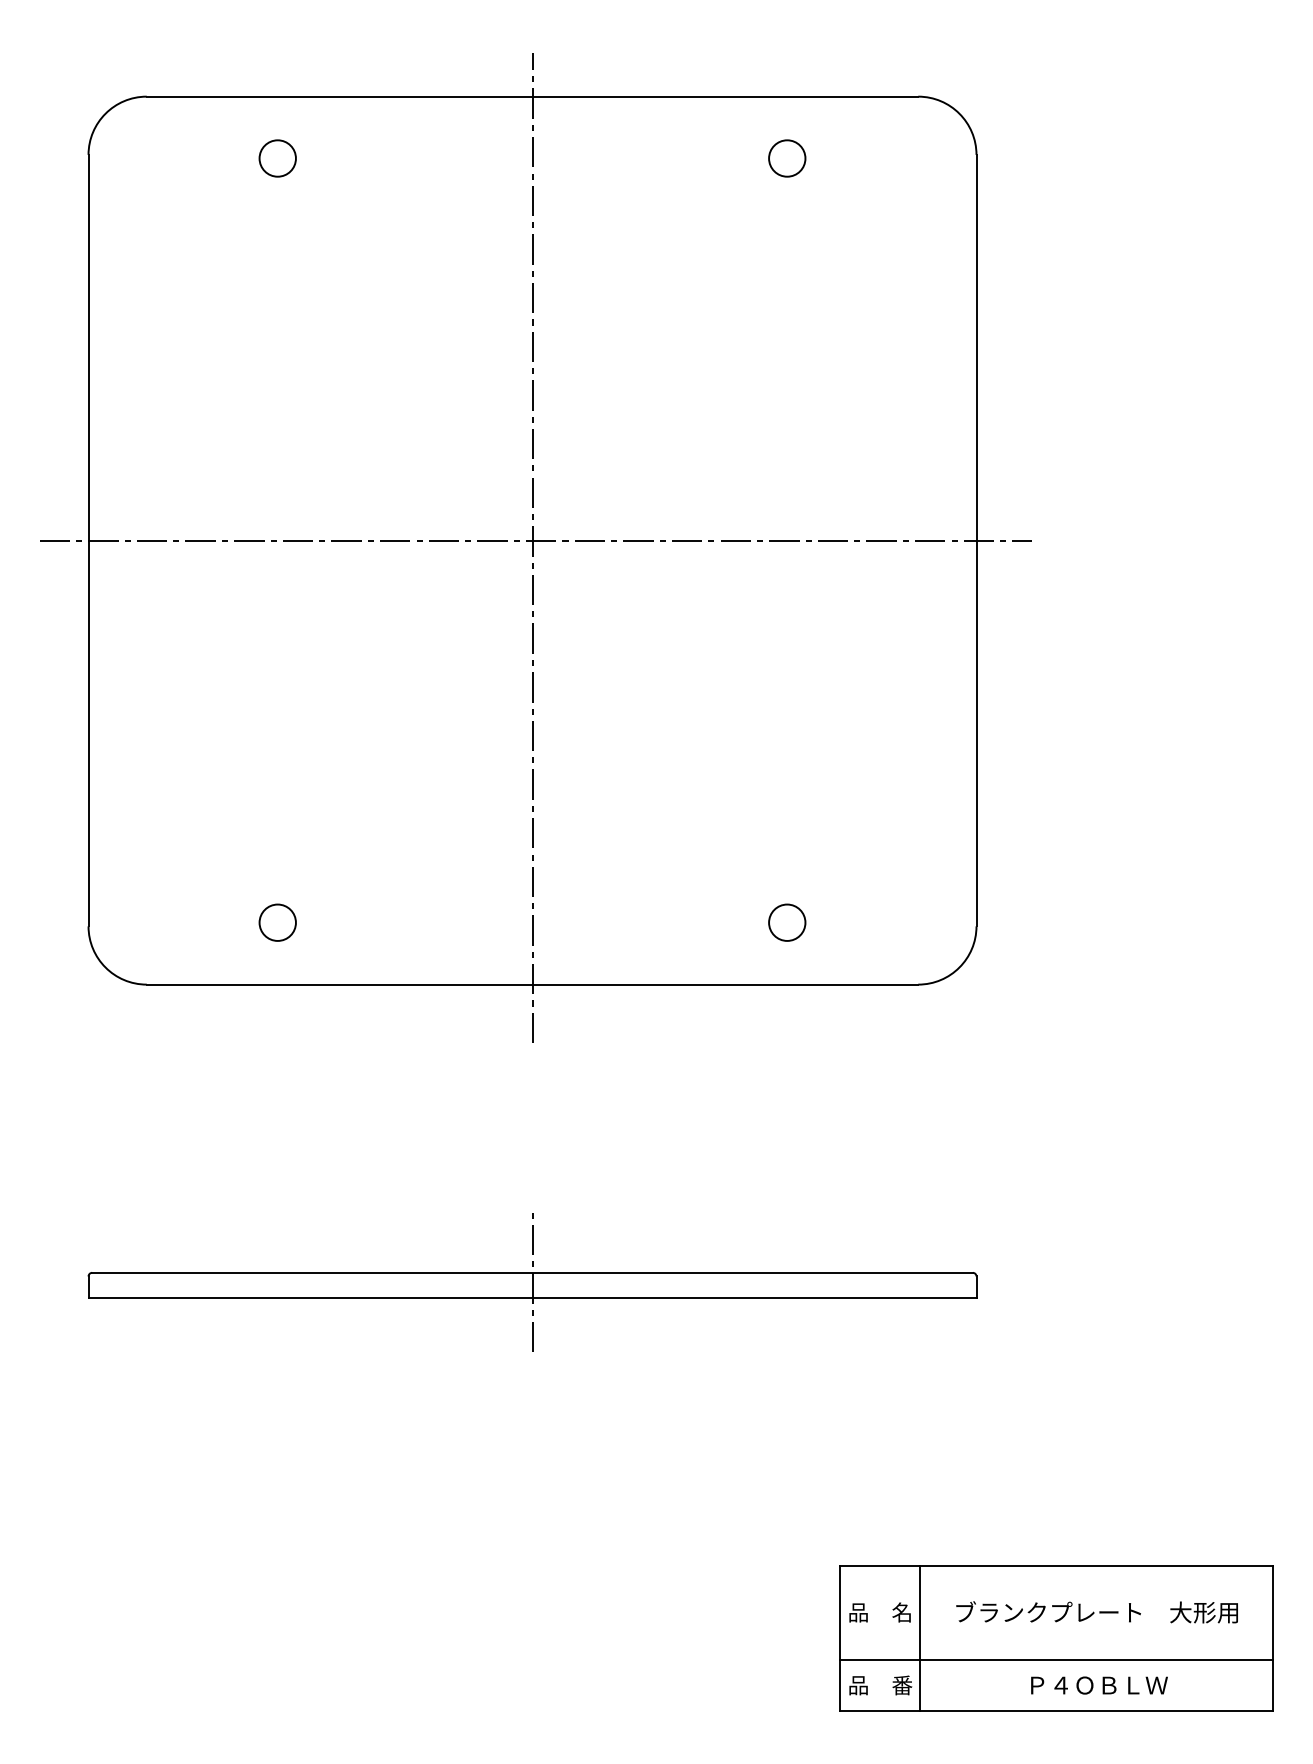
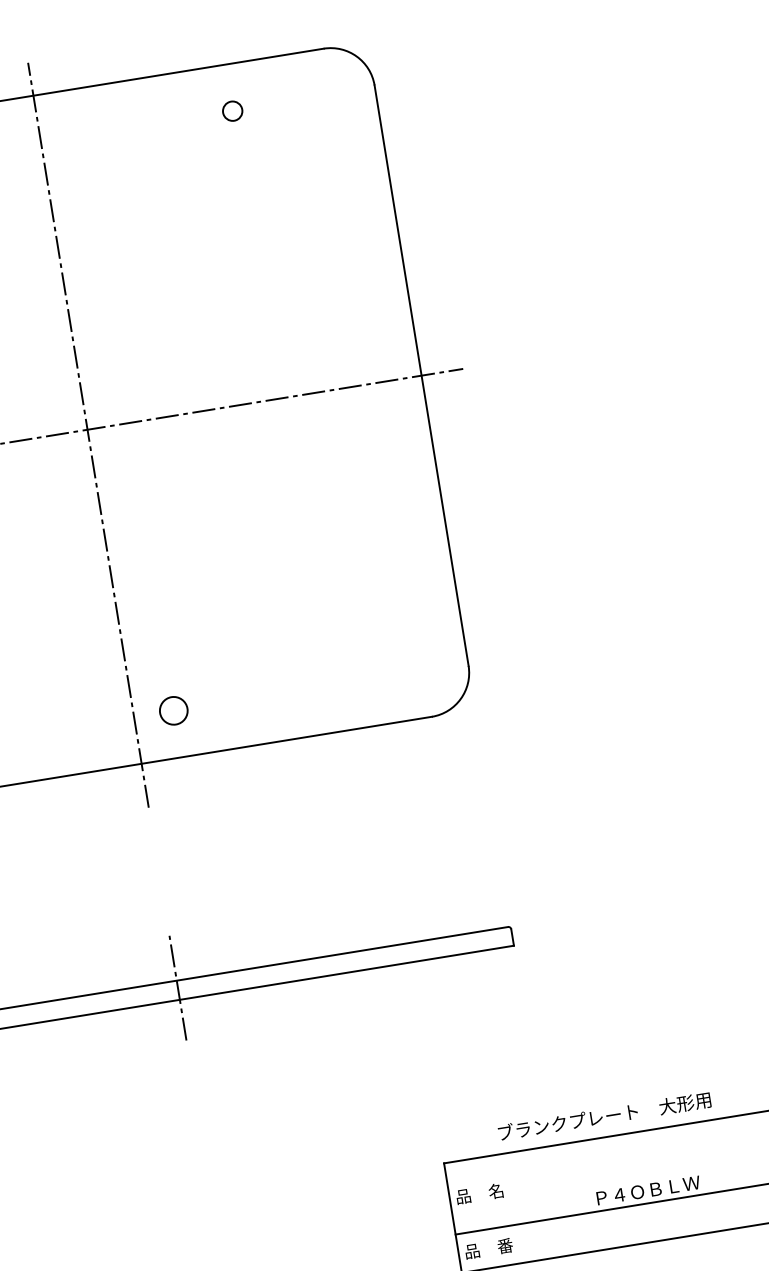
circle: (787, 158) -> (232, 111), size x0.7
circle: (787, 922) -> (173, 710), moved
text: (1096, 1612) -> (604, 1116), moved
line: (920, 1638) -> (513, 1208), removed
text: (1099, 1685) -> (648, 1190), moved

